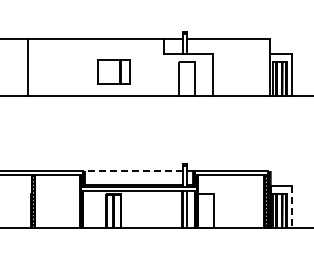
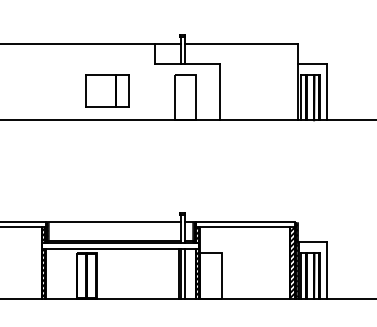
part: (113, 71) -> (106, 90), moved
line: (132, 171) -> (112, 222), dashed -> solid
line: (291, 207) -> (326, 271), dashed -> solid

